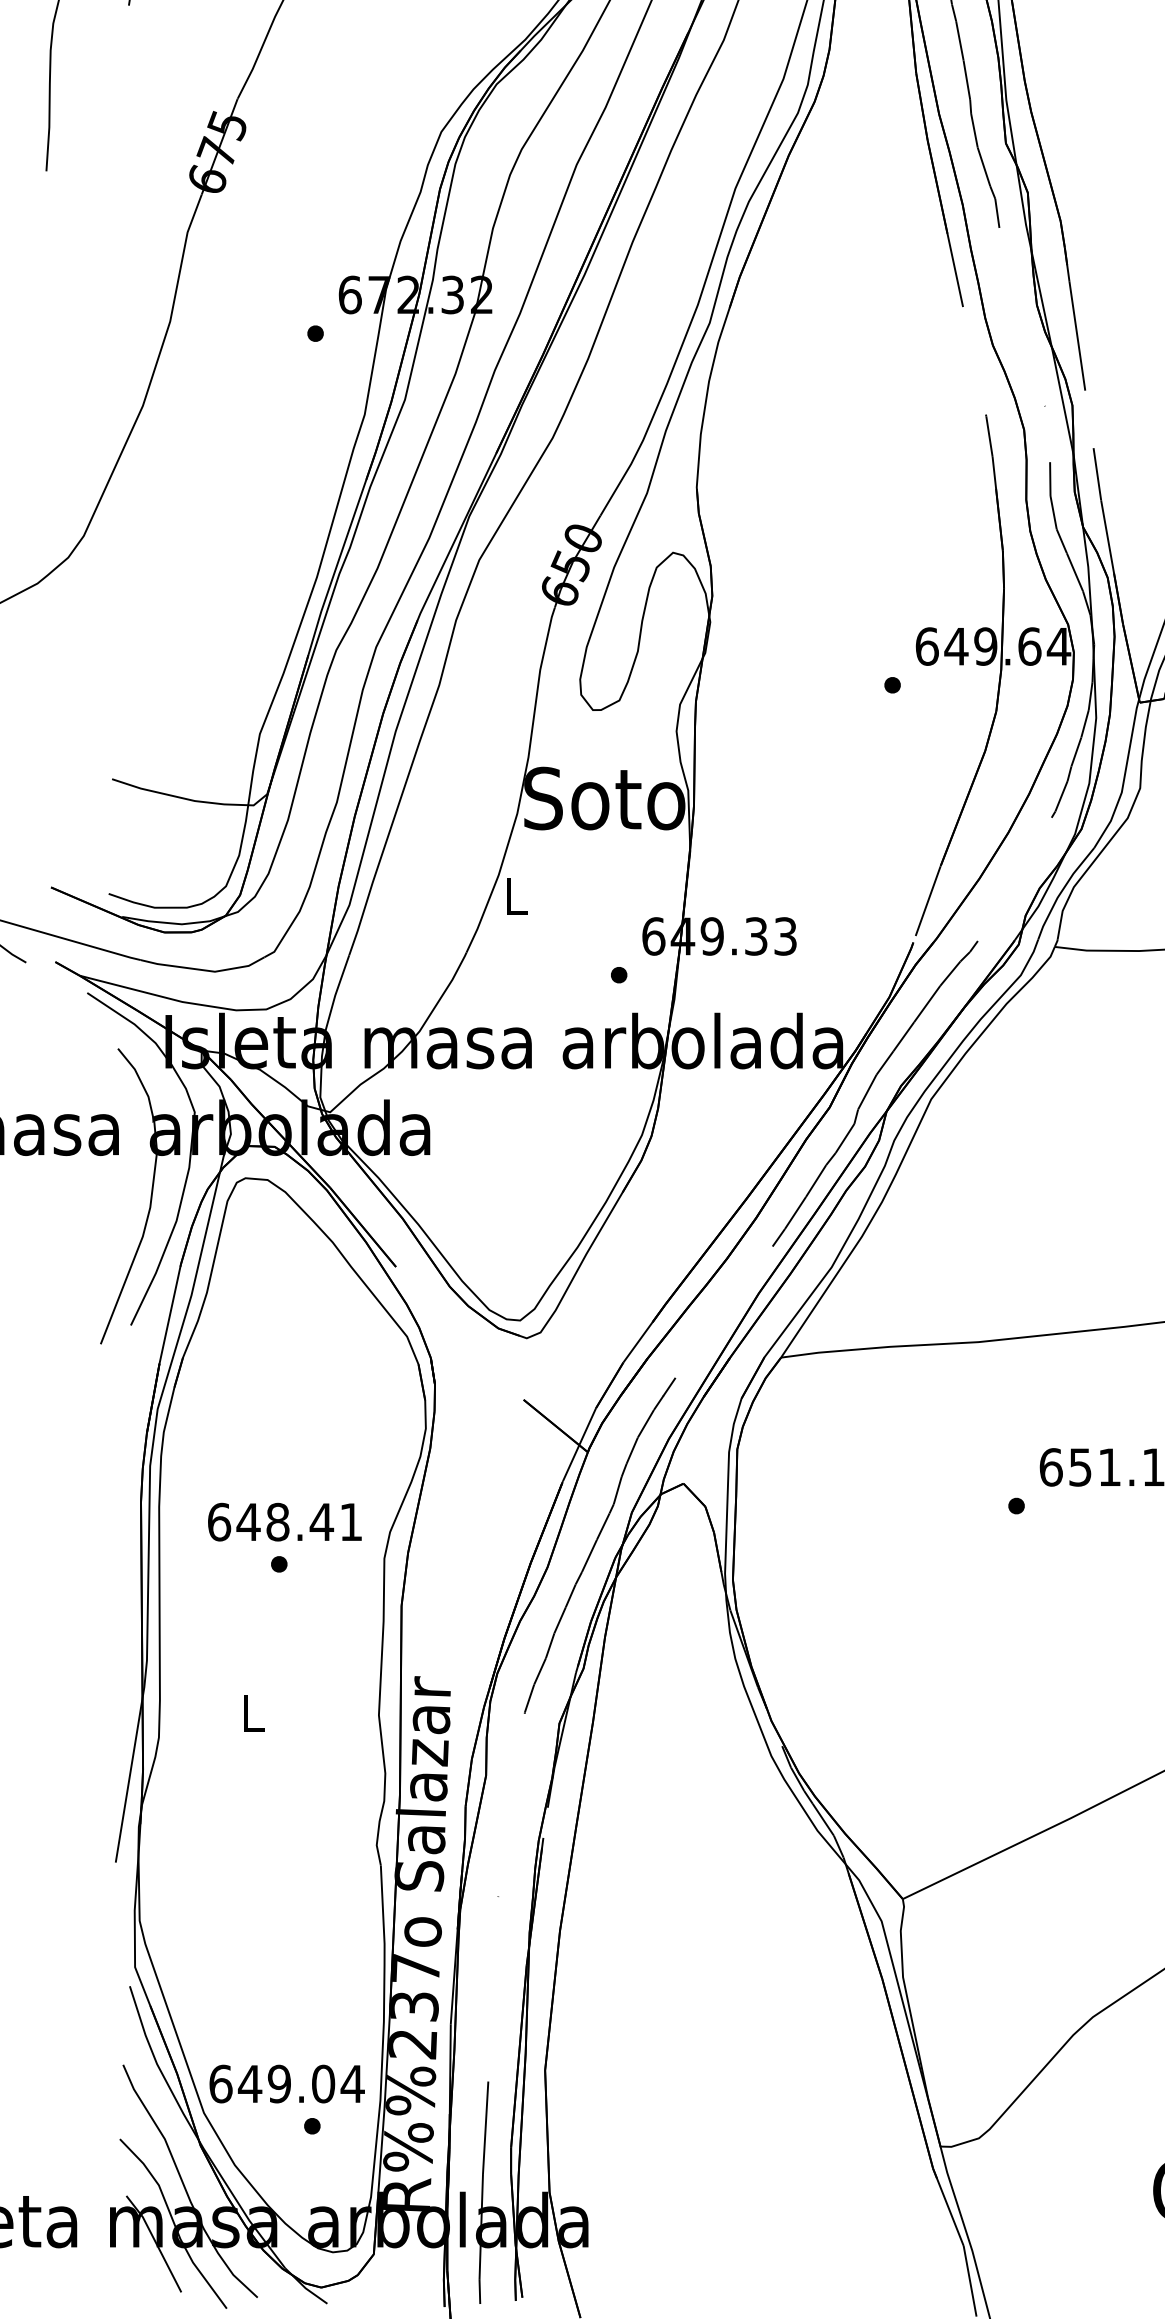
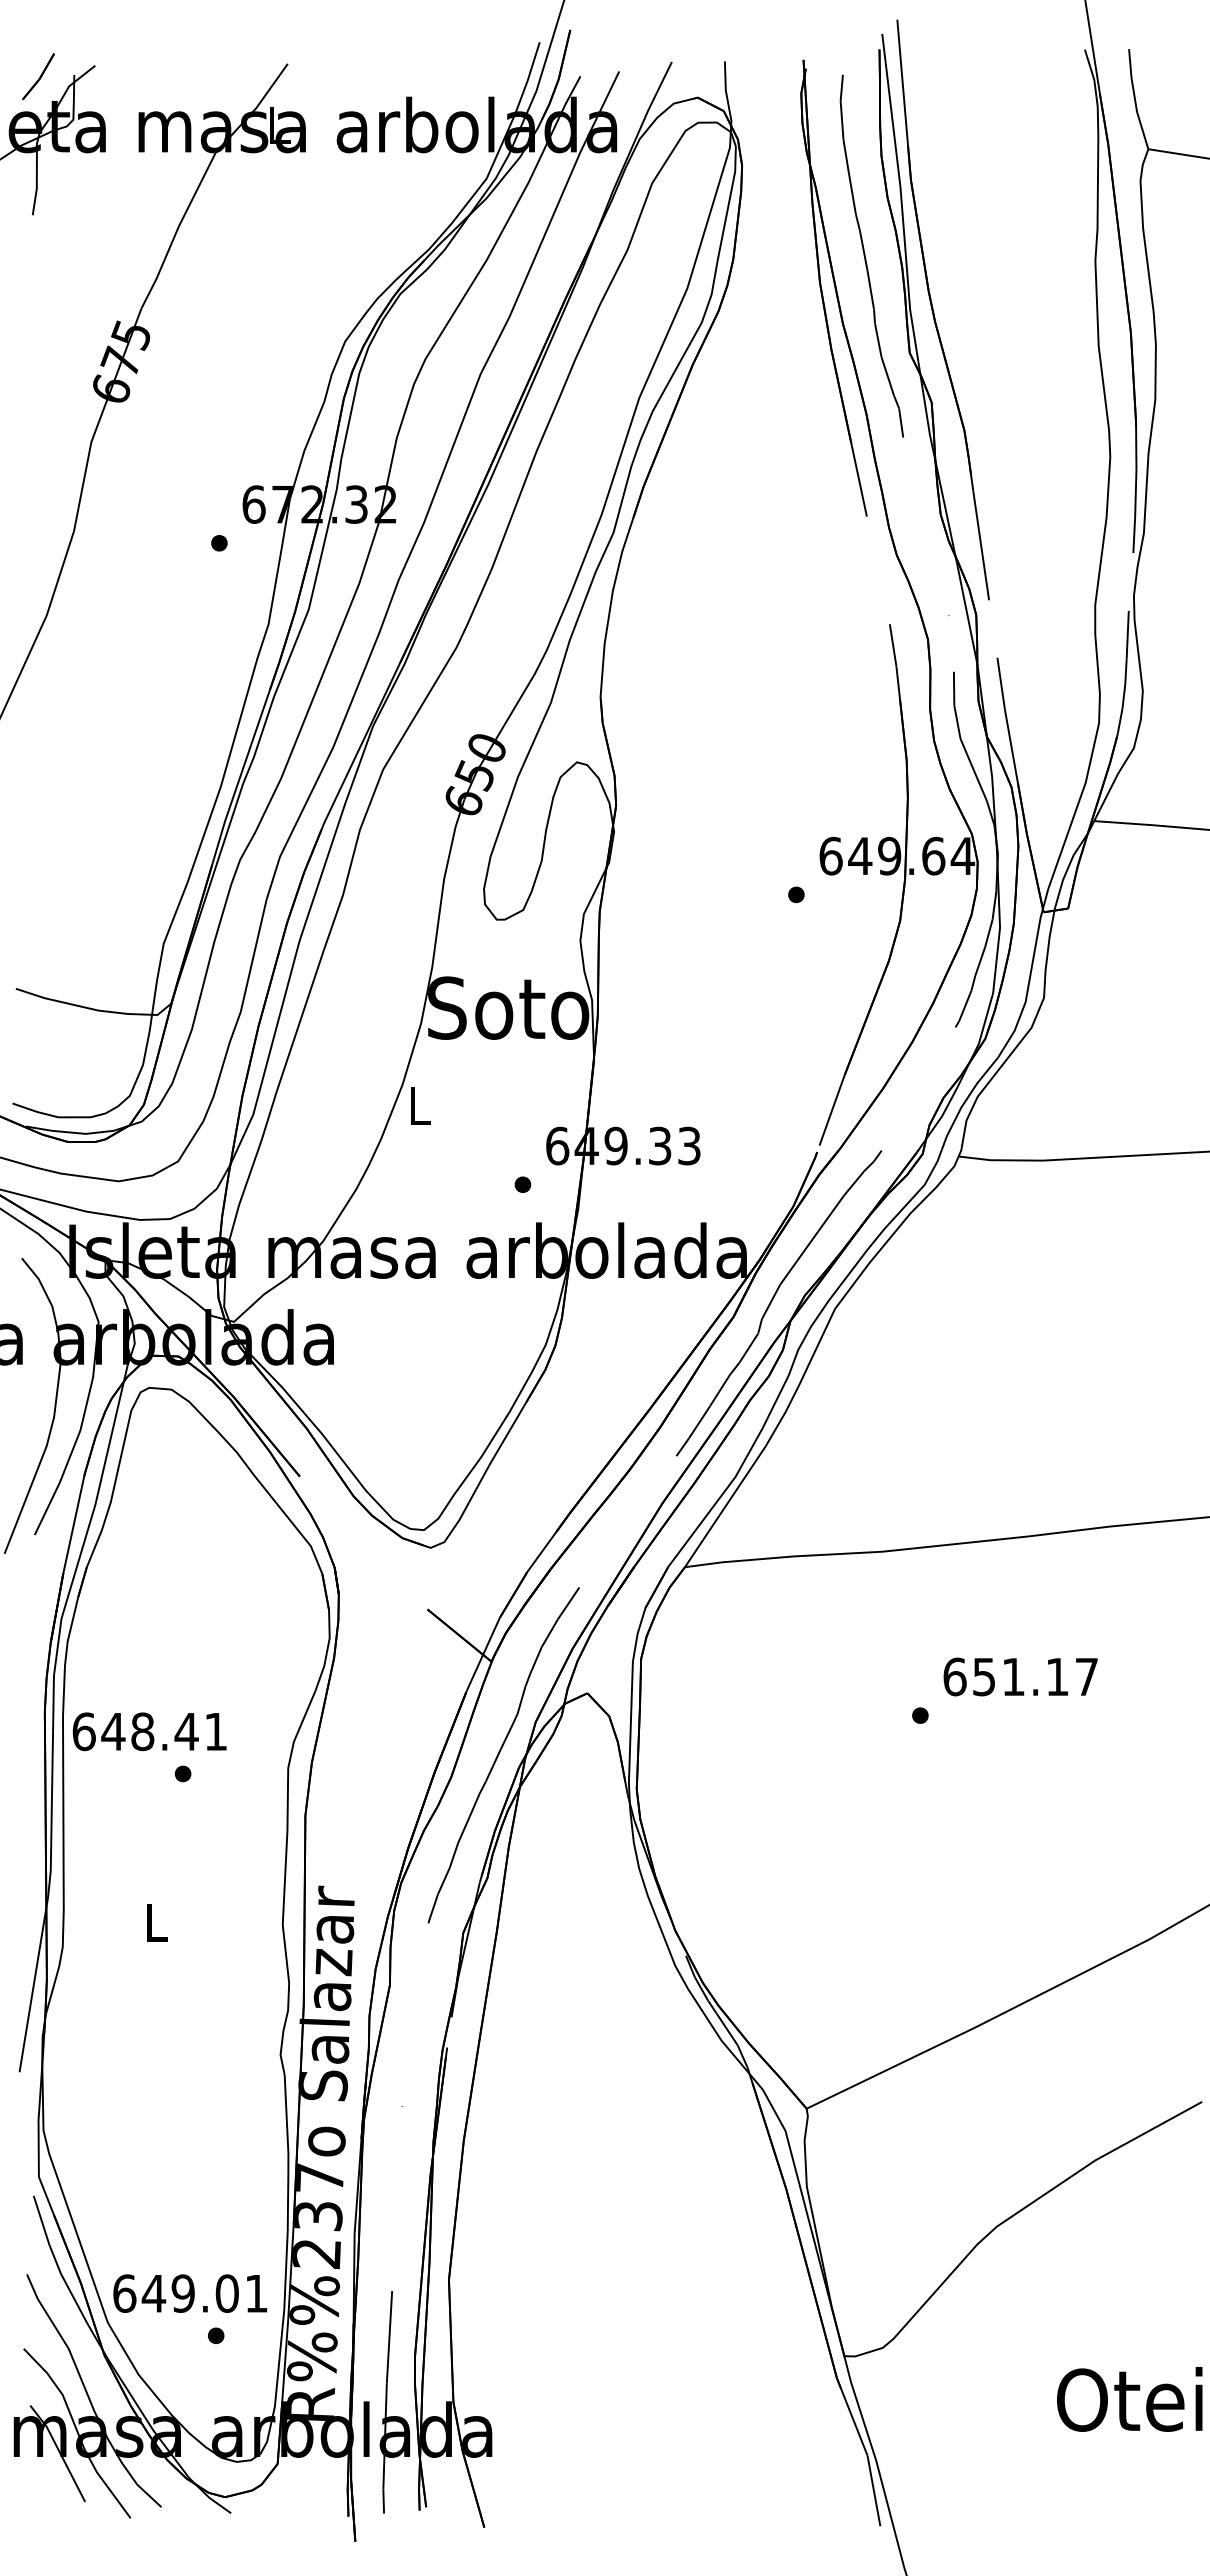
text: (284, 1521) -> (149, 1731), moved
text: (352, 2083) -> (256, 2293), 649.04 -> 649.01

